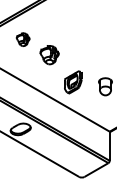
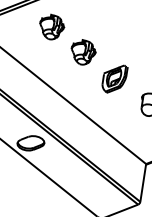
part: (23, 39) -> (52, 27), size x1.43
part: (73, 82) -> (114, 79), moved

